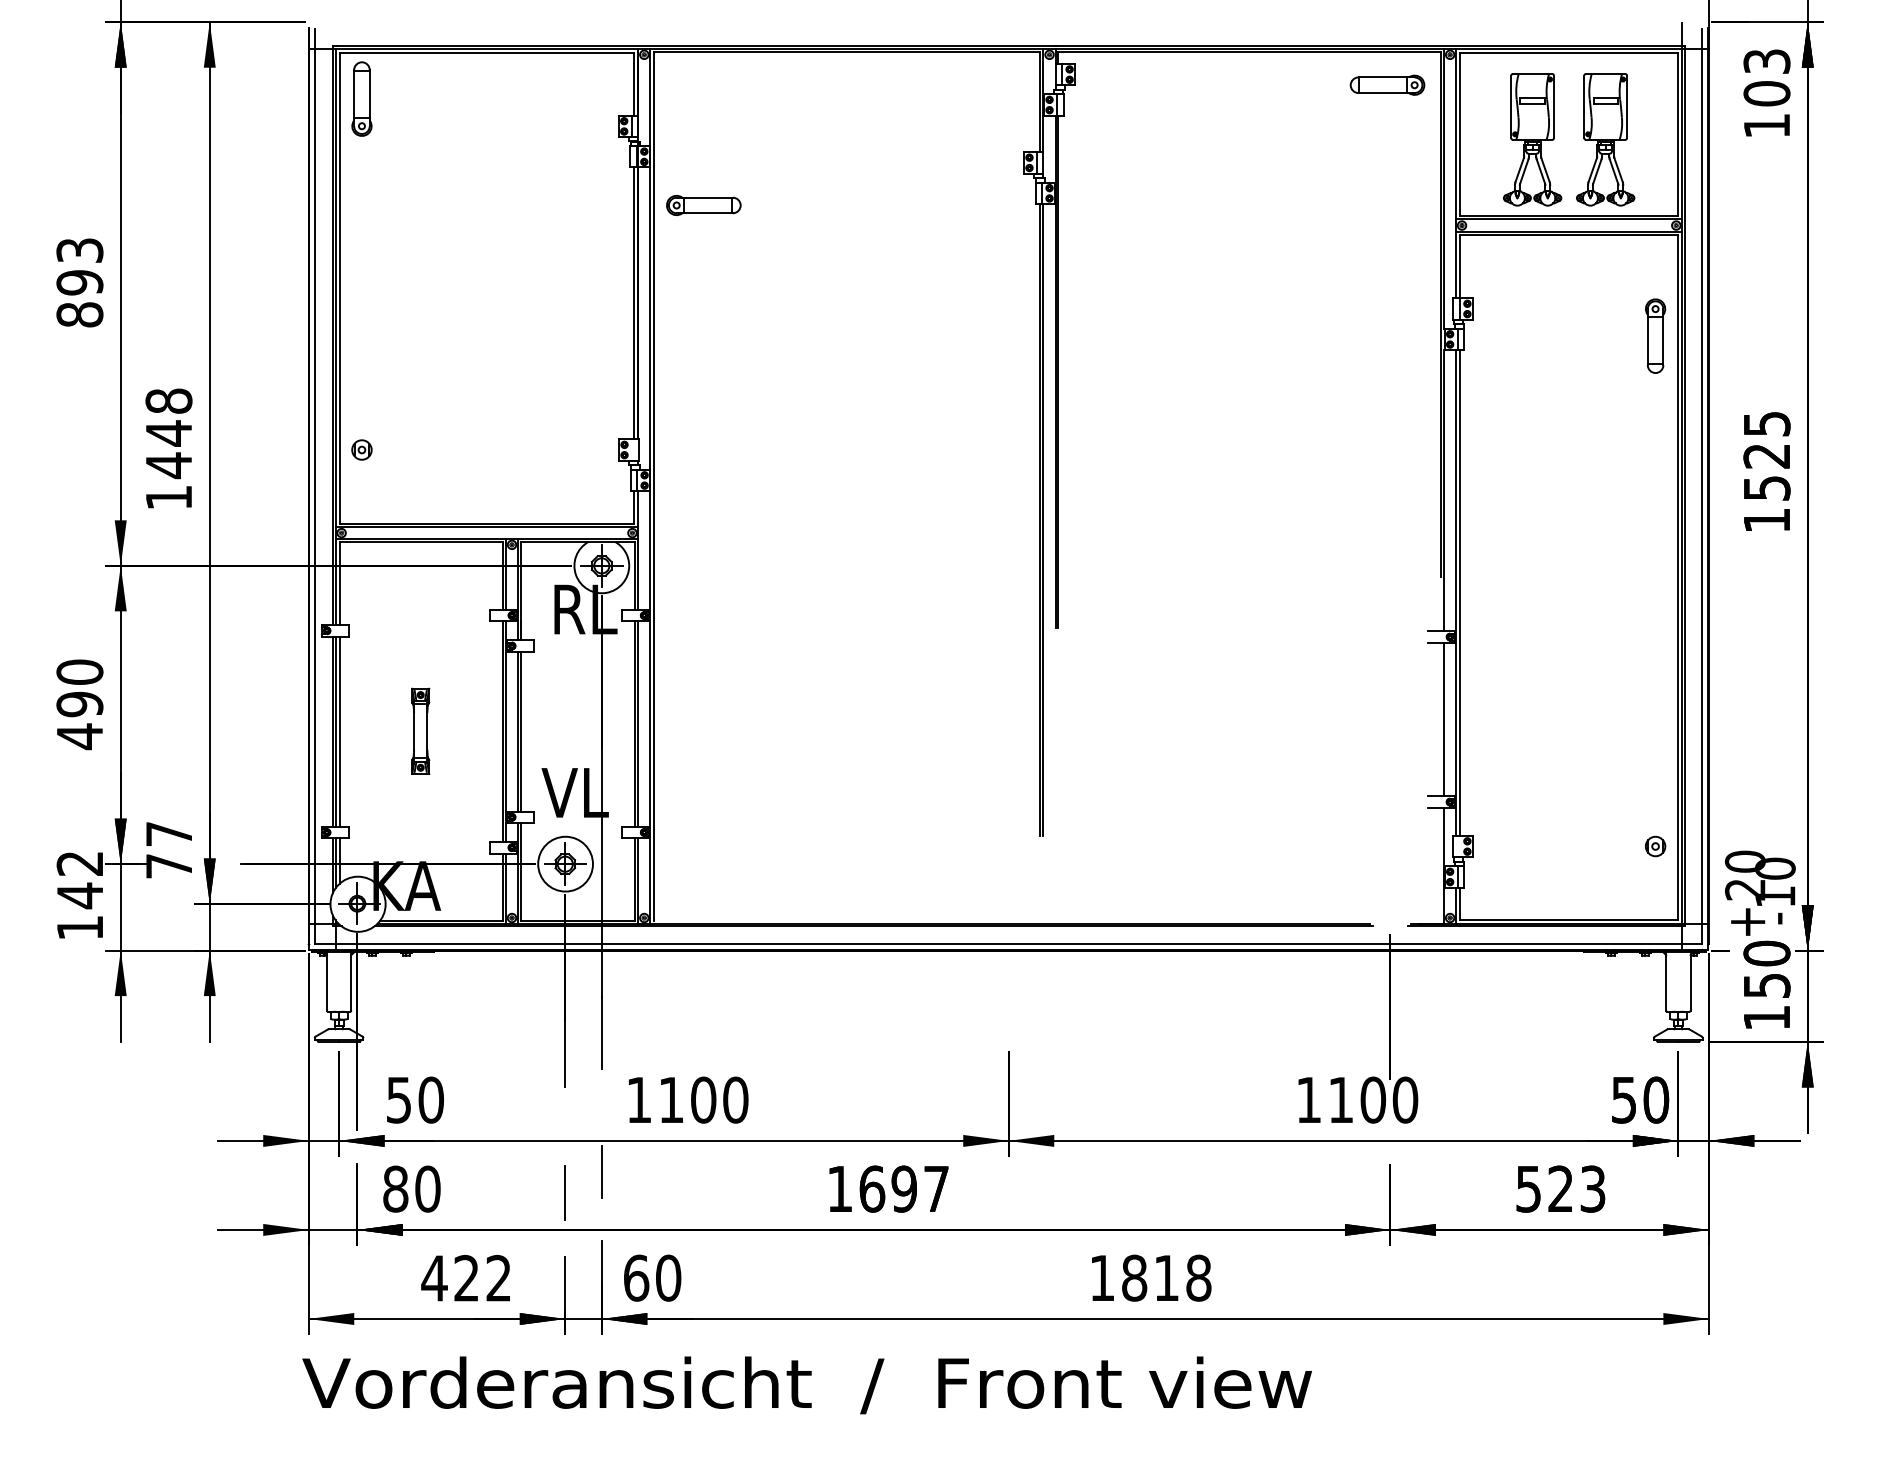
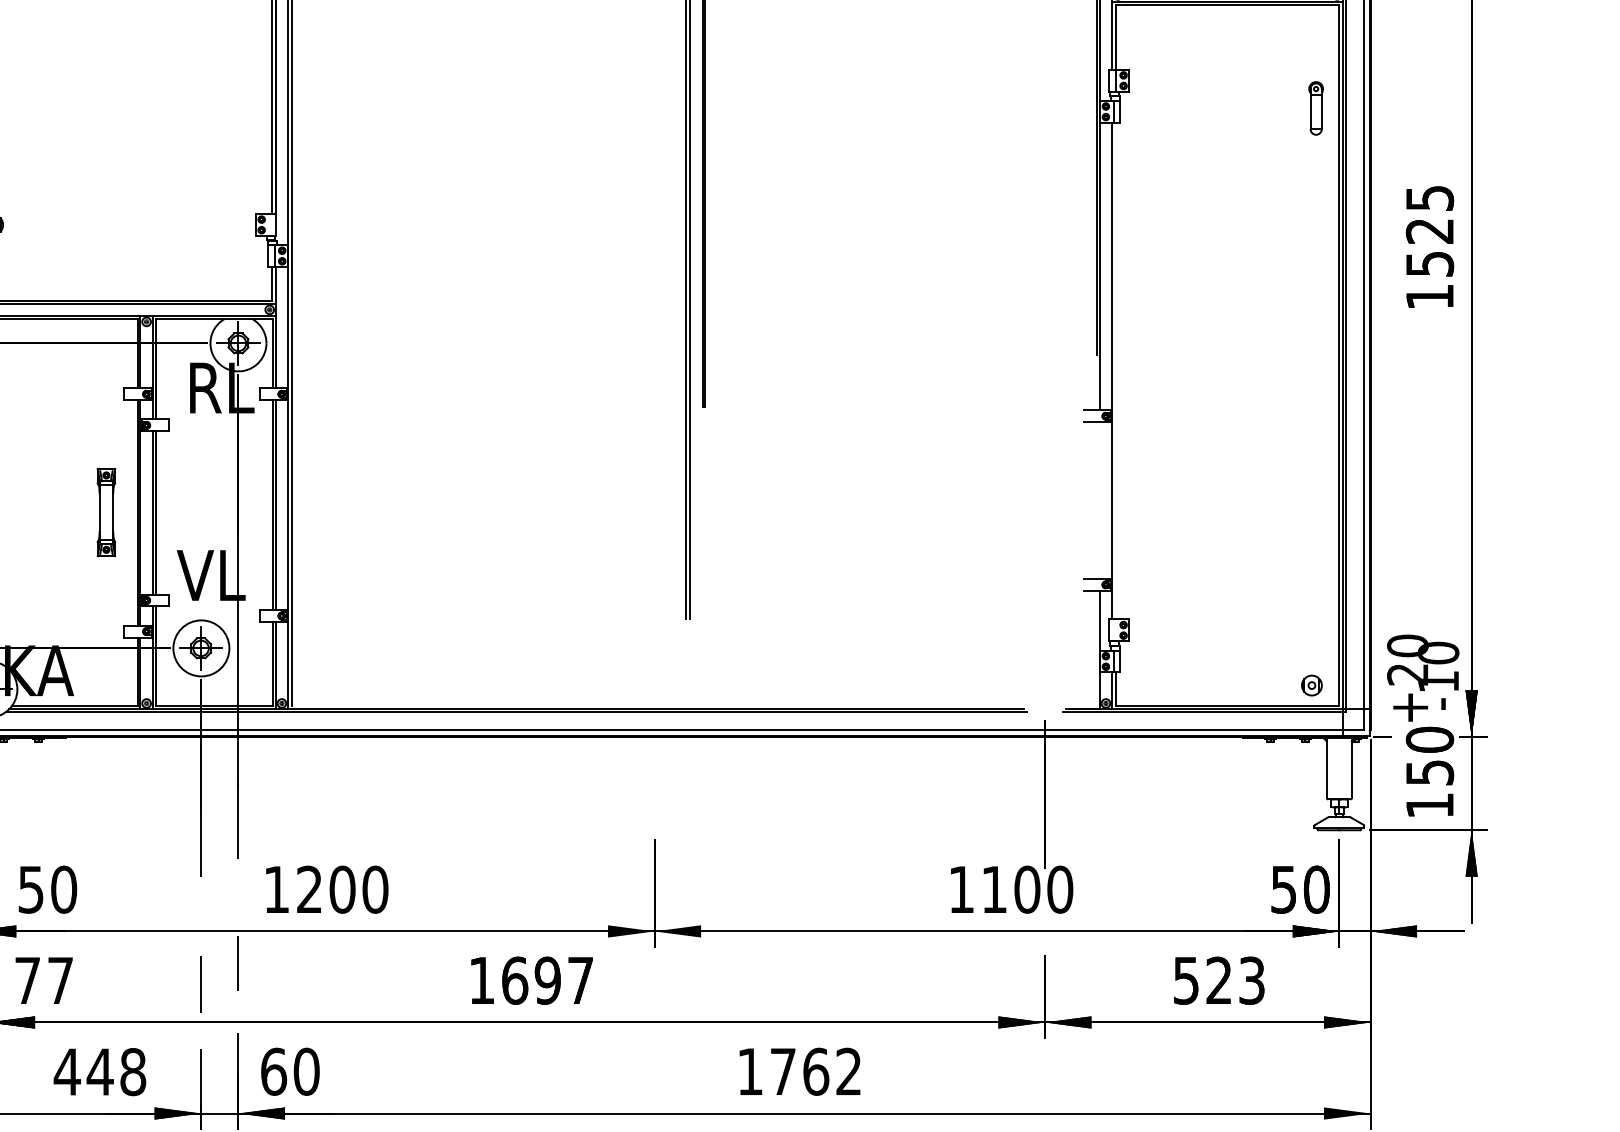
part: (1655, 335) -> (1315, 107), size x0.7
line: (1460, 592) -> (1116, 370), removed
line: (1444, 719) -> (1100, 500), removed
part: (420, 730) -> (106, 511), moved
part: (1655, 846) -> (1311, 685), moved
text: (670, 1099) -> (308, 889), 1100 -> 1200
text: (411, 1188) -> (43, 980), 80 -> 77
text: (1166, 1277) -> (815, 1071), 1818 -> 1762
text: (482, 1278) -> (116, 1072), 422 -> 448

